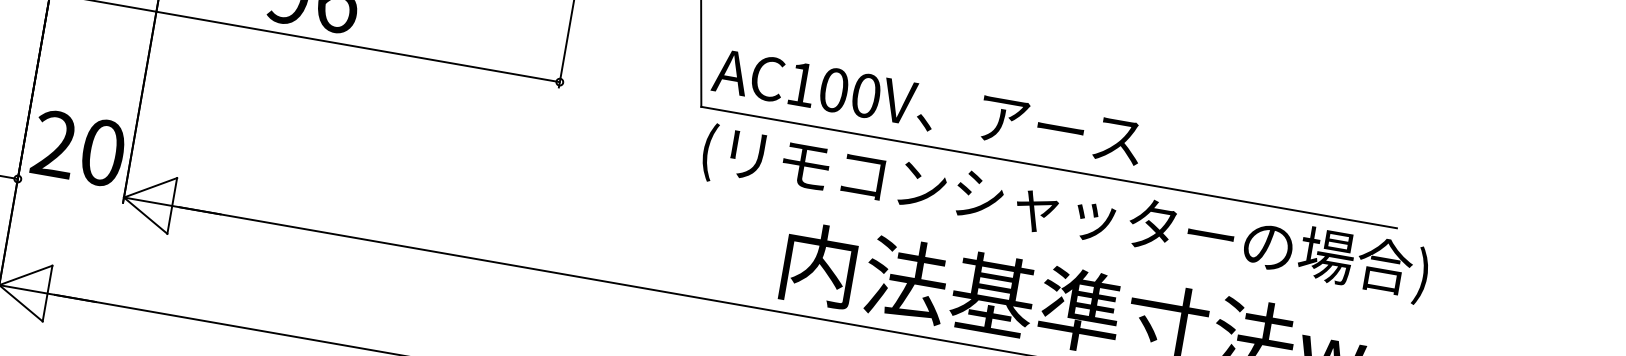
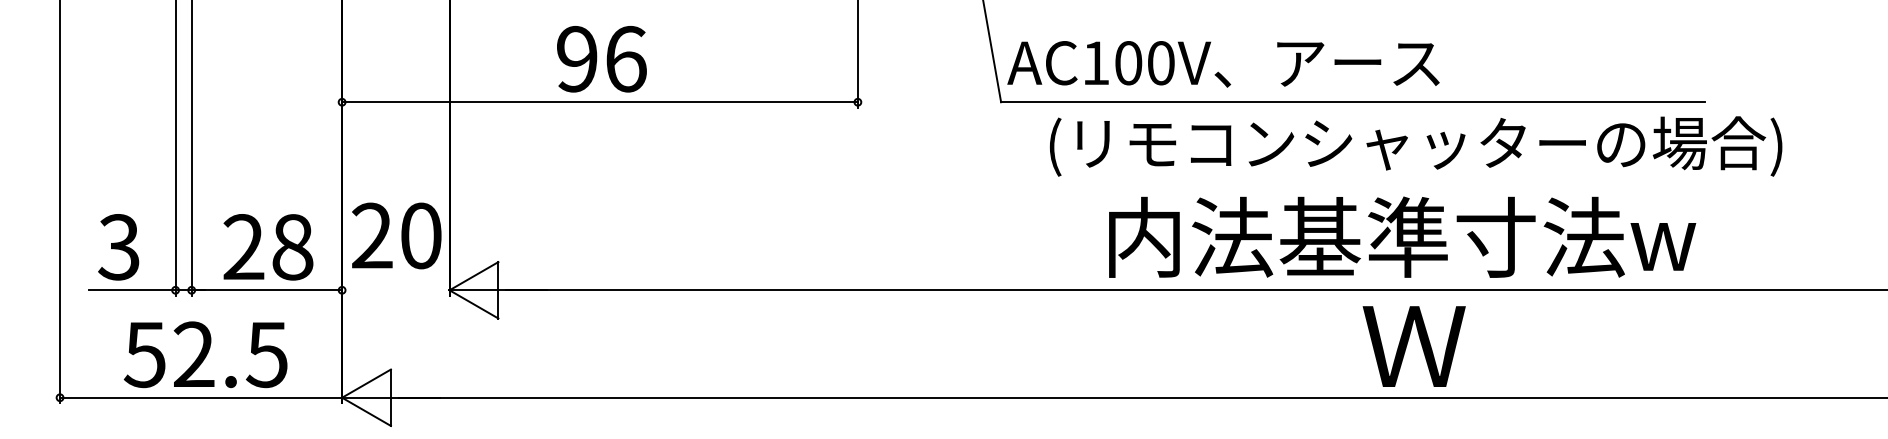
text: (78, 148) -> (396, 235), moved
text: (1065, 213) -> (1416, 146), moved

